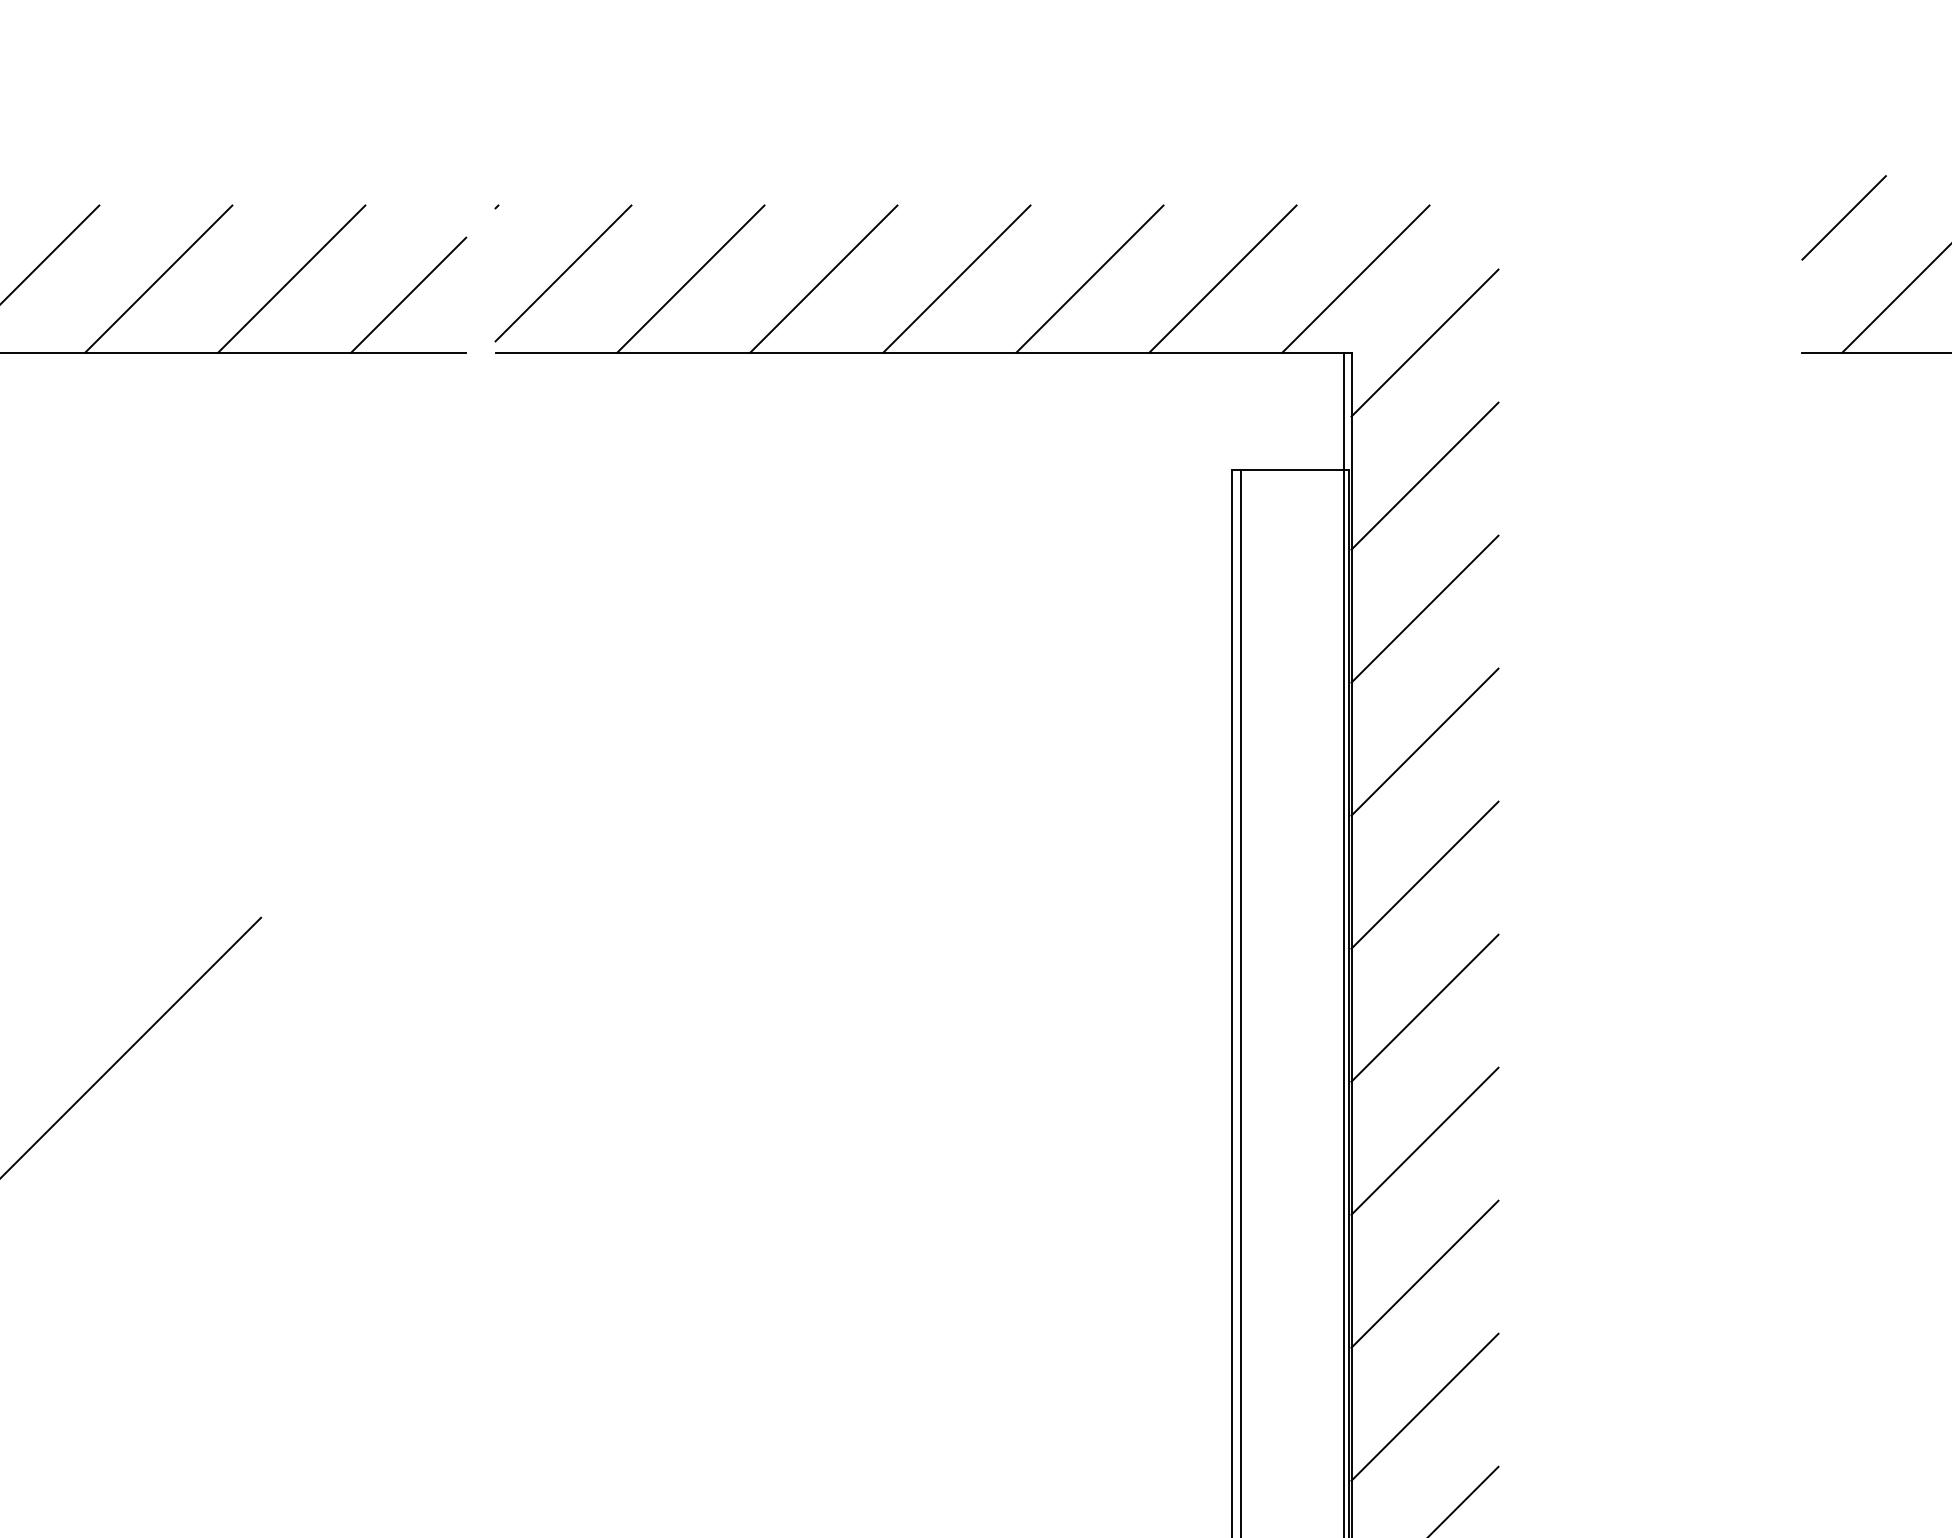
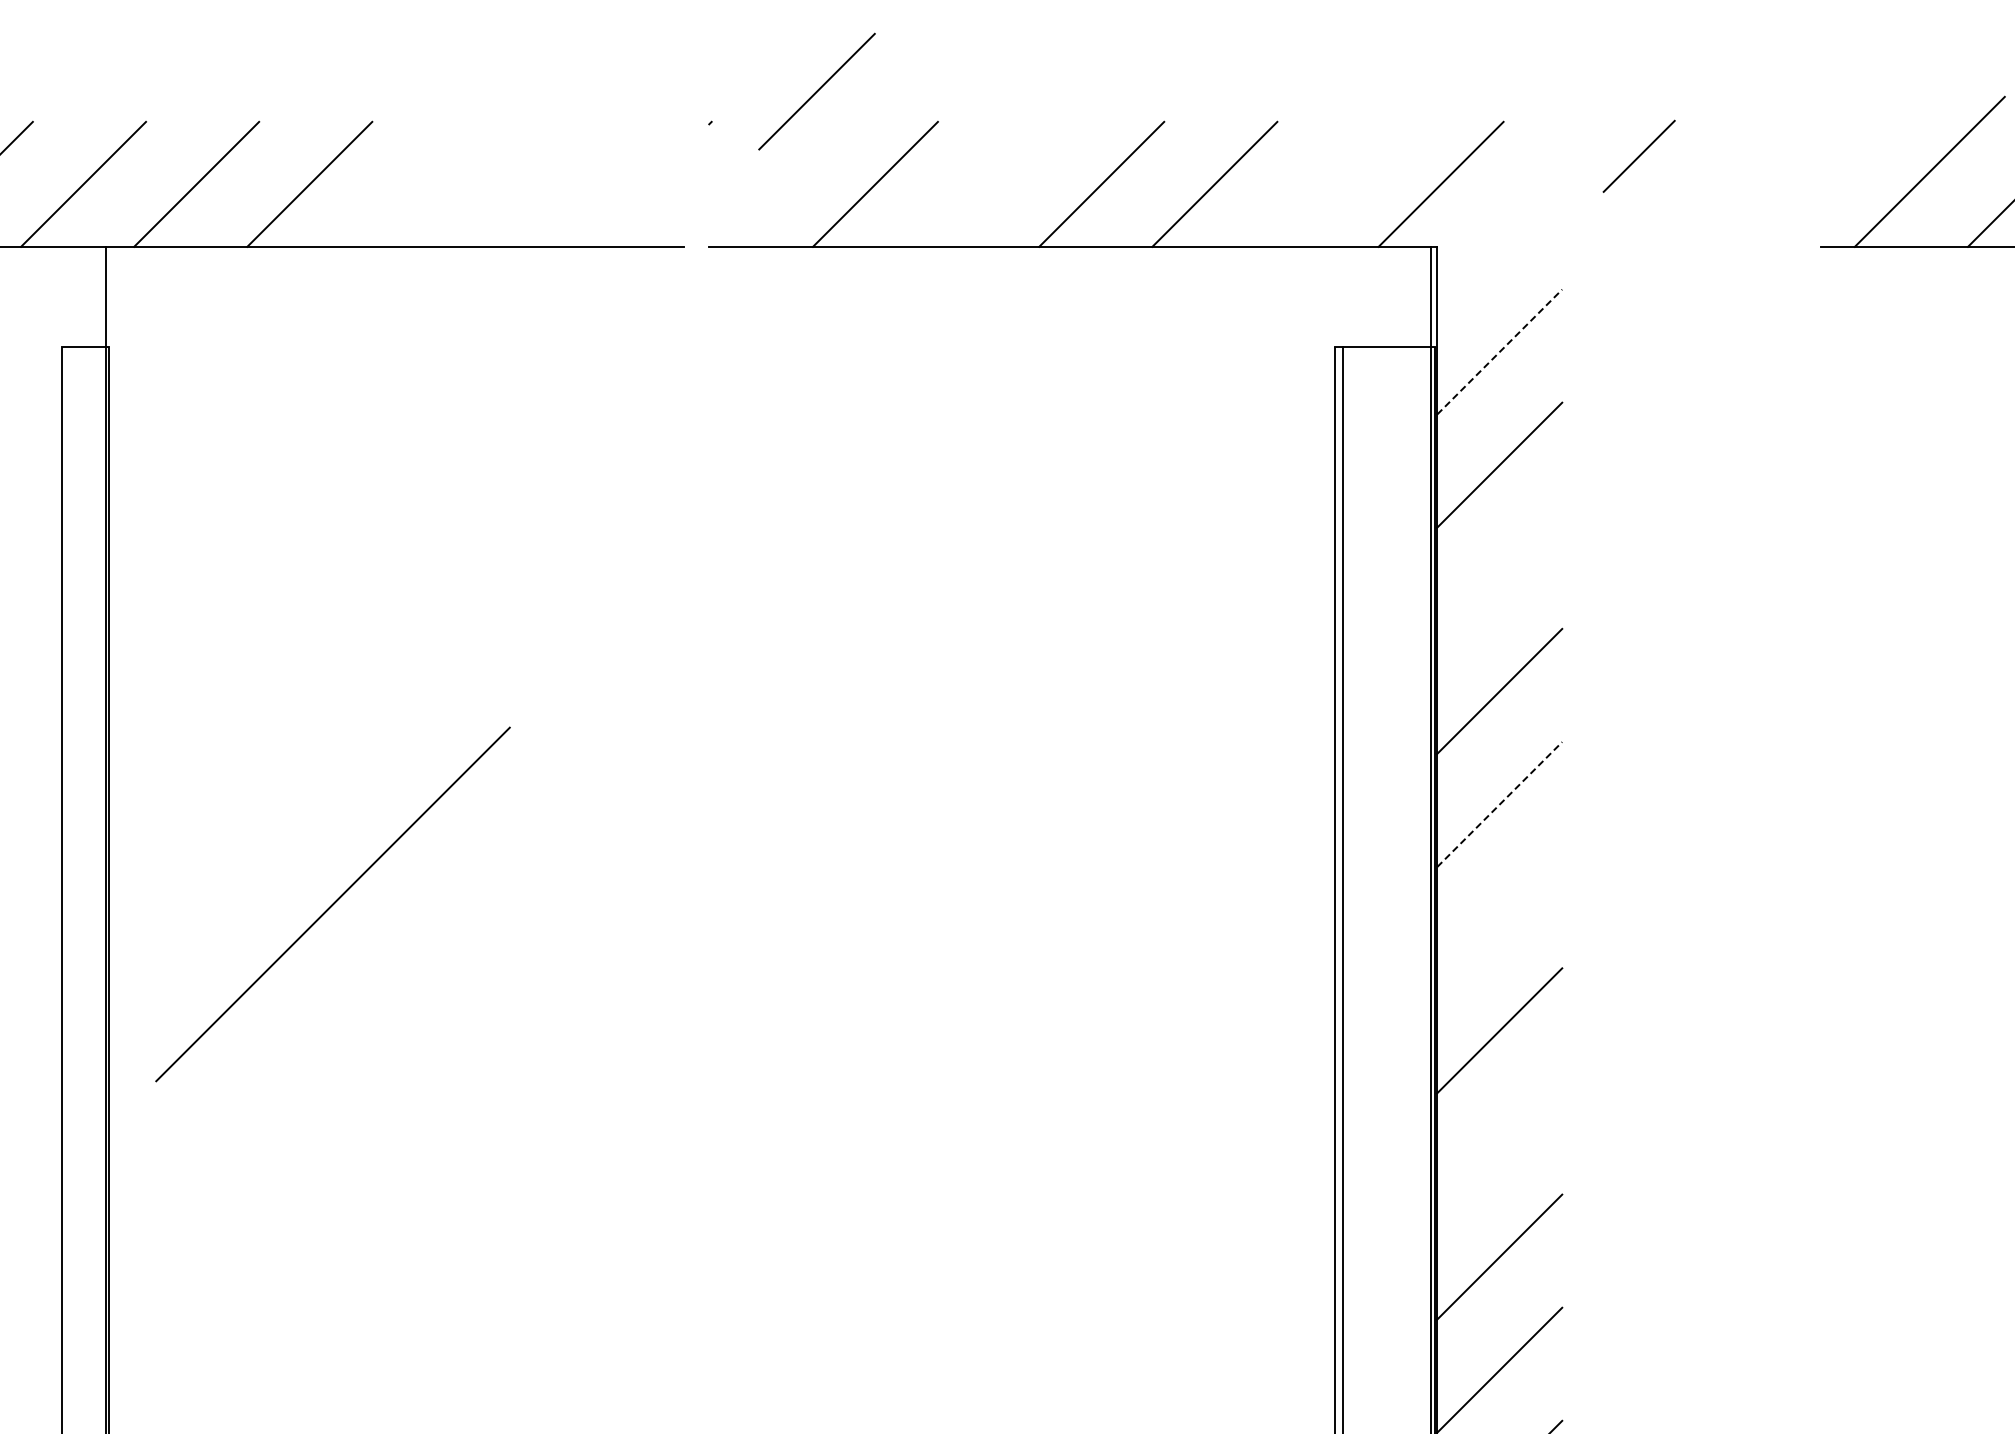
line: (1843, 216) -> (1638, 155), moved
line: (562, 273) -> (816, 91), moved
line: (158, 277) -> (422, 183), removed
line: (291, 277) -> (535, 183), removed
line: (823, 277) -> (988, 183), removed
line: (1222, 277) -> (1327, 183), removed
line: (408, 294) -> (635, 197), removed
line: (1424, 342) -> (1499, 238), removed
line: (1425, 475) -> (1500, 351), solid -> dashed
line: (1424, 741) -> (1499, 577), removed
line: (1425, 1008) -> (1500, 804), solid -> dashed
line: (1424, 1140) -> (1499, 917), removed
line: (1424, 1406) -> (1499, 1143), removed

